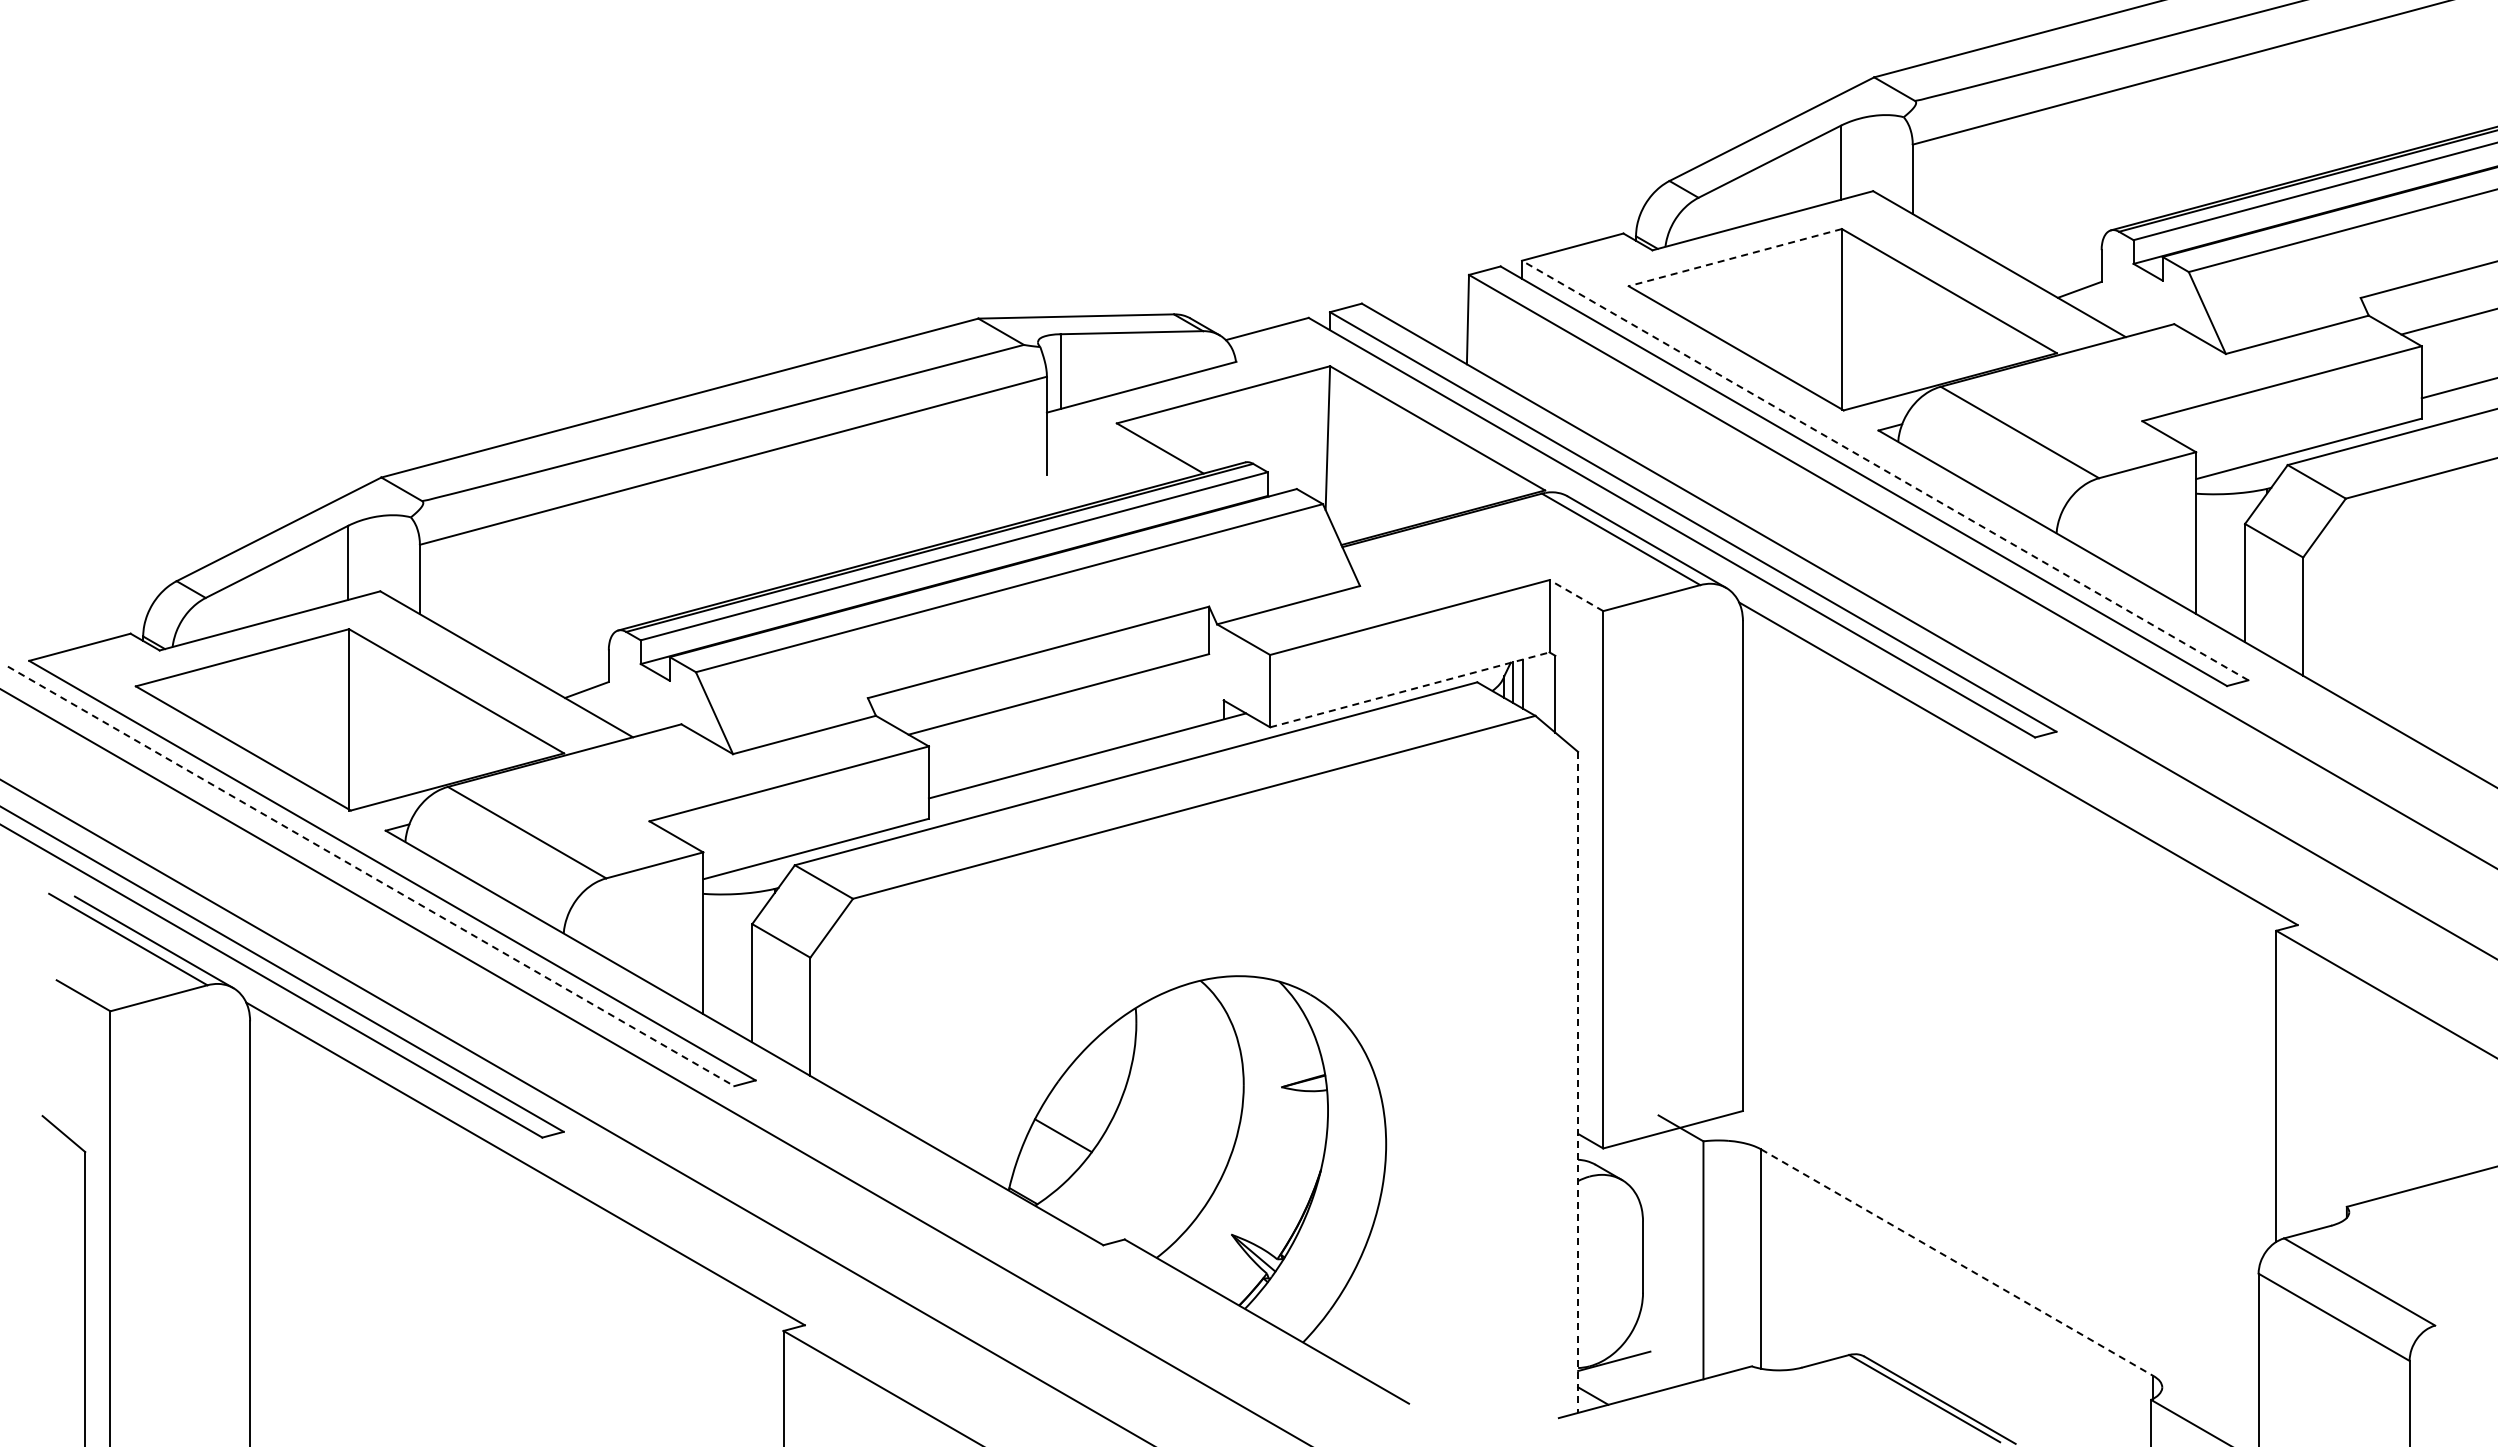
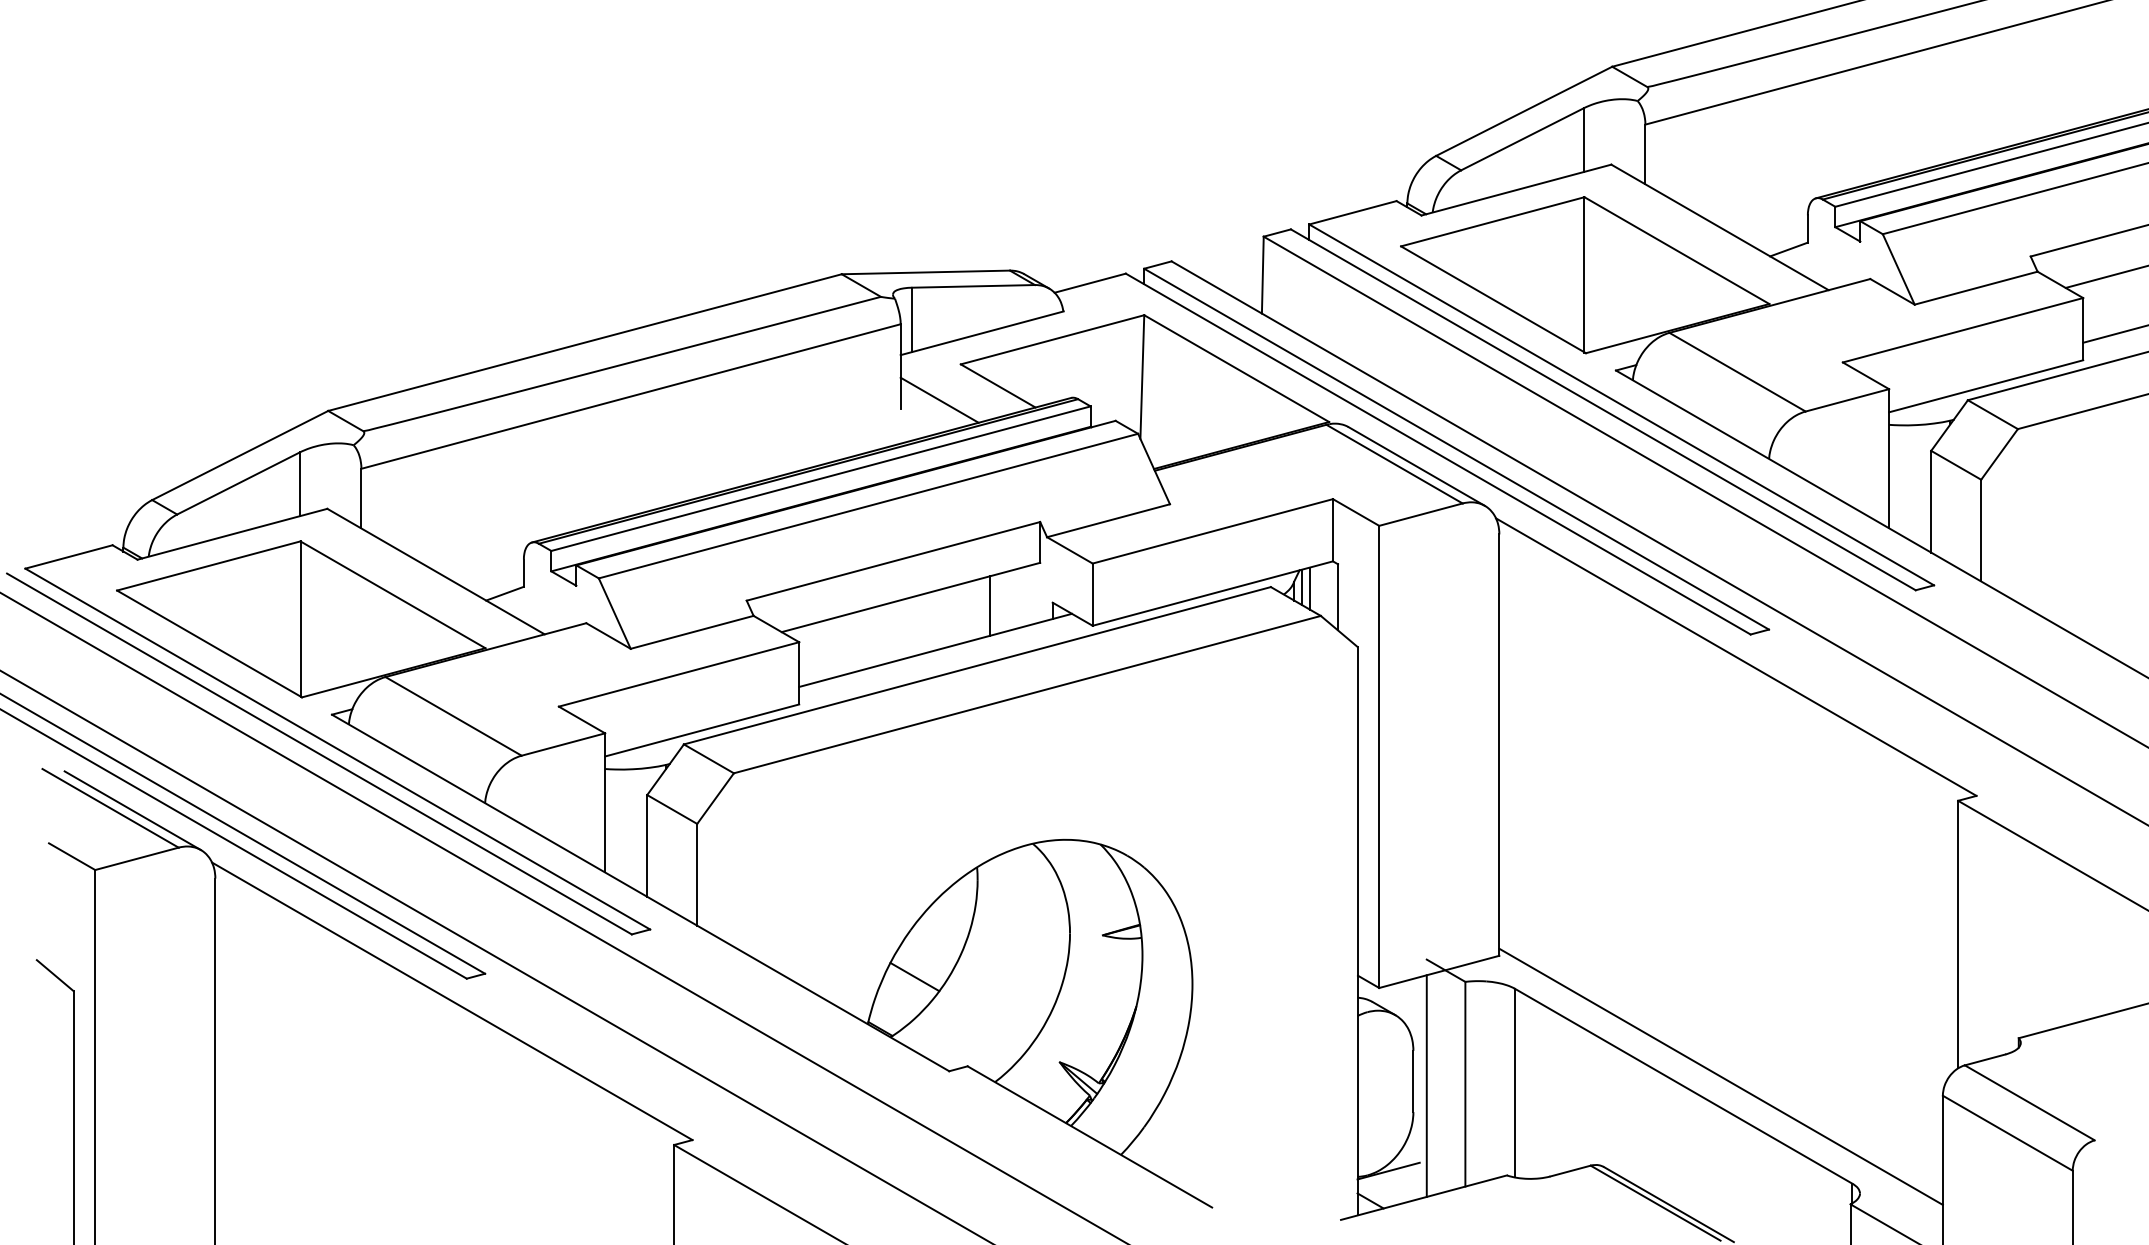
line: (1734, 257) -> (1492, 221), dashed -> solid
line: (1091, 464) -> (939, 399), added
line: (1884, 470) -> (1621, 404), dashed -> solid
line: (1576, 595) -> (1356, 512), dashed -> solid
line: (1409, 689) -> (1212, 593), dashed -> solid
line: (1151, 703) -> (990, 605), added
line: (371, 876) -> (319, 754), dashed -> solid
line: (1578, 1082) -> (1357, 931), dashed -> solid
line: (2000, 1251) -> (1720, 1076), added
line: (1658, 1262) -> (1426, 1086), added
line: (1957, 1262) -> (1683, 1086), dashed -> solid

